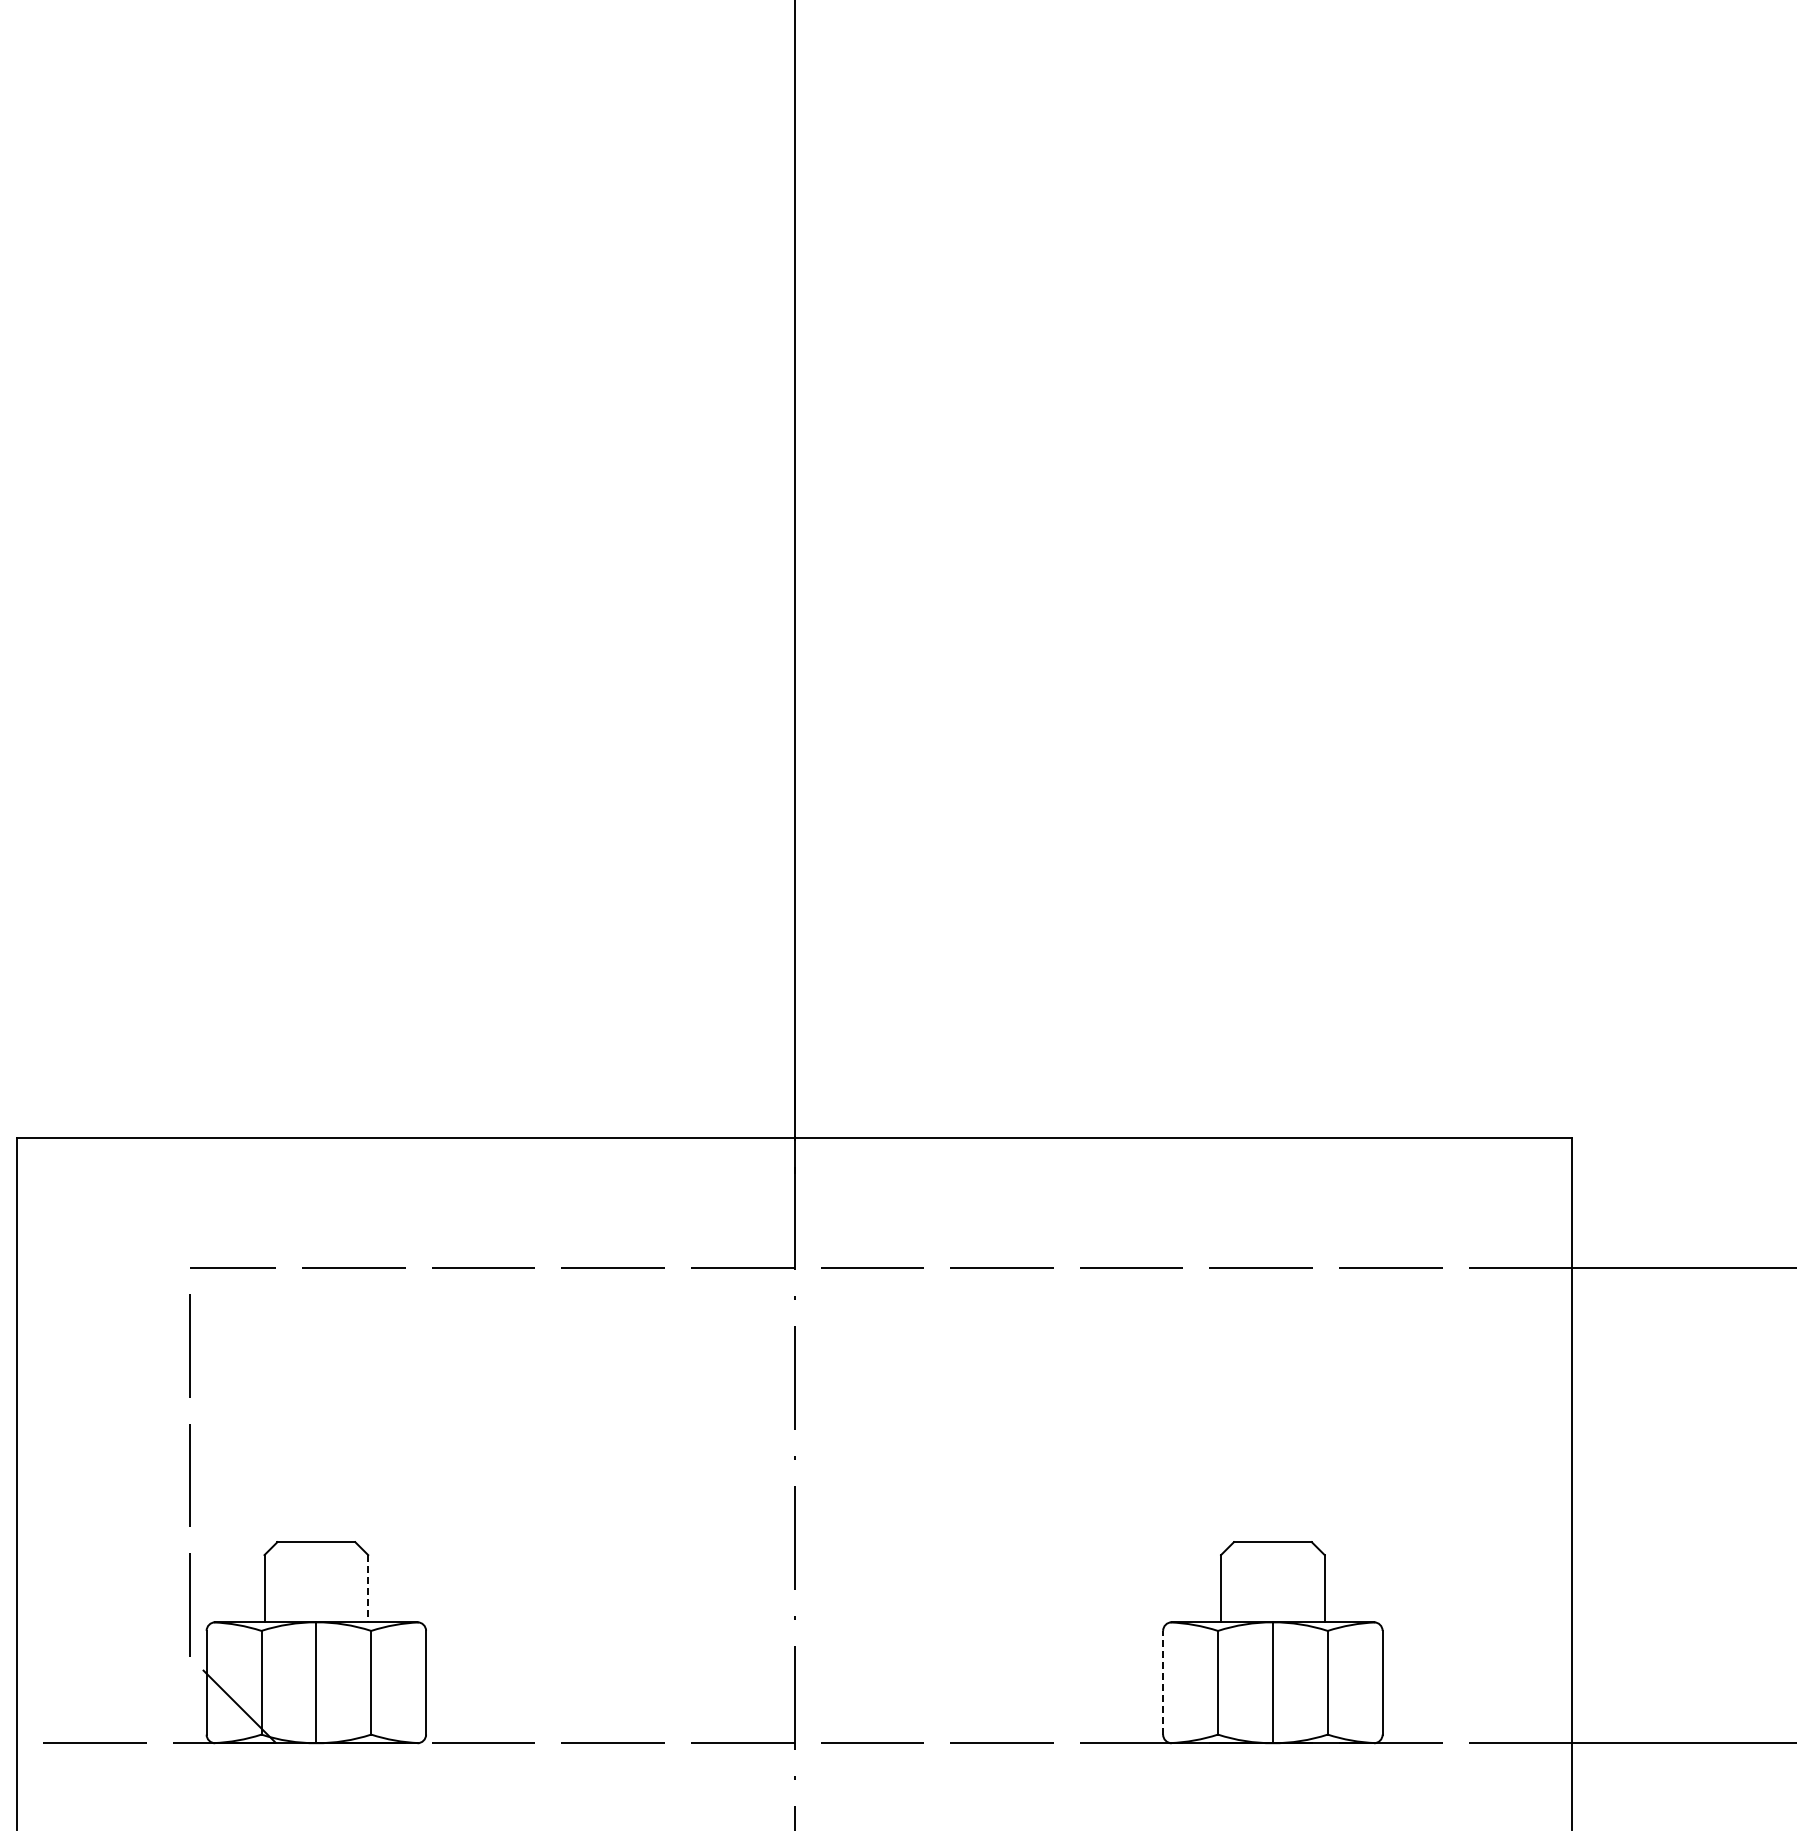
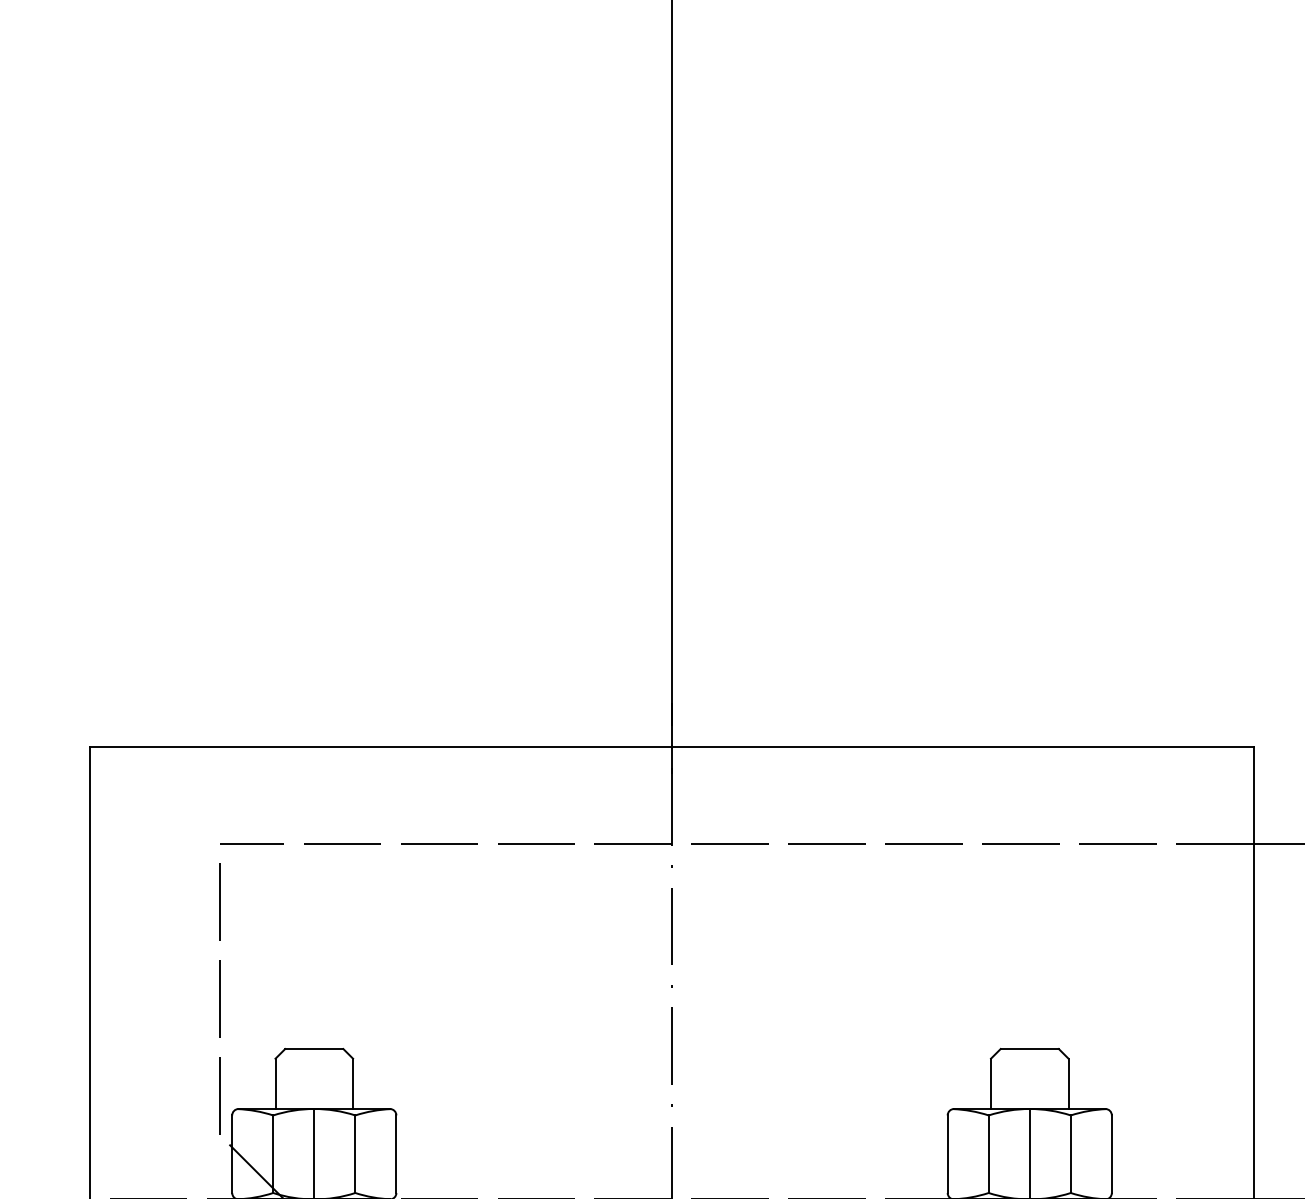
line: (368, 1588) -> (353, 1083), dashed -> solid
line: (1163, 1682) -> (947, 1154), dashed -> solid

